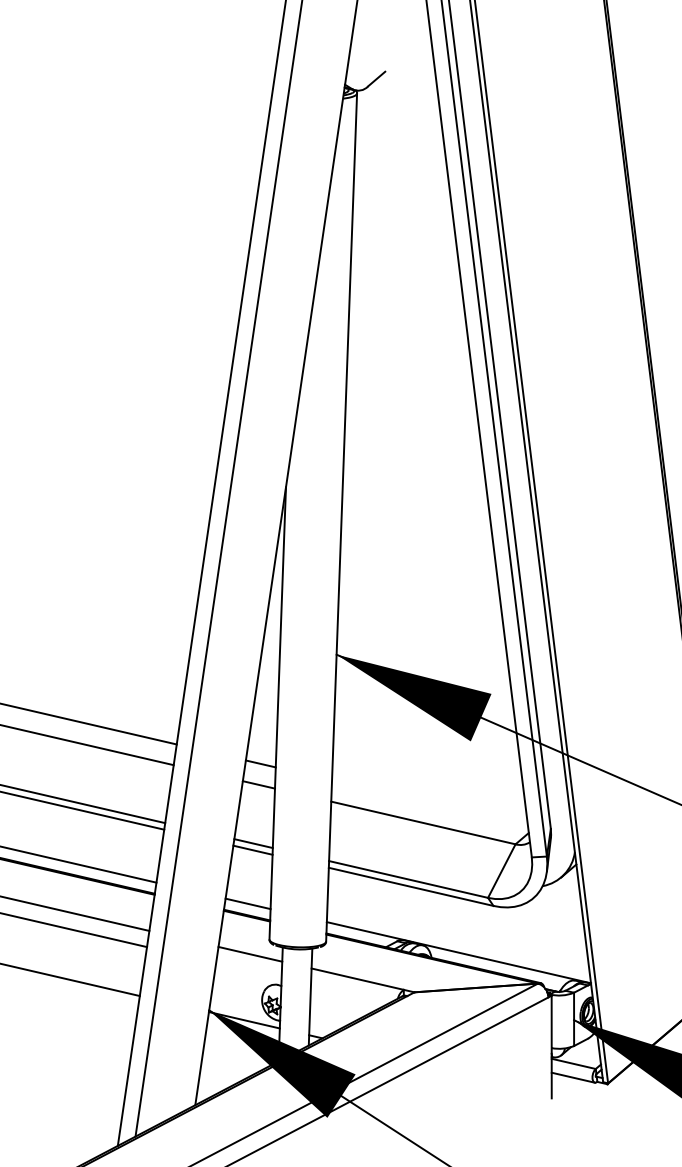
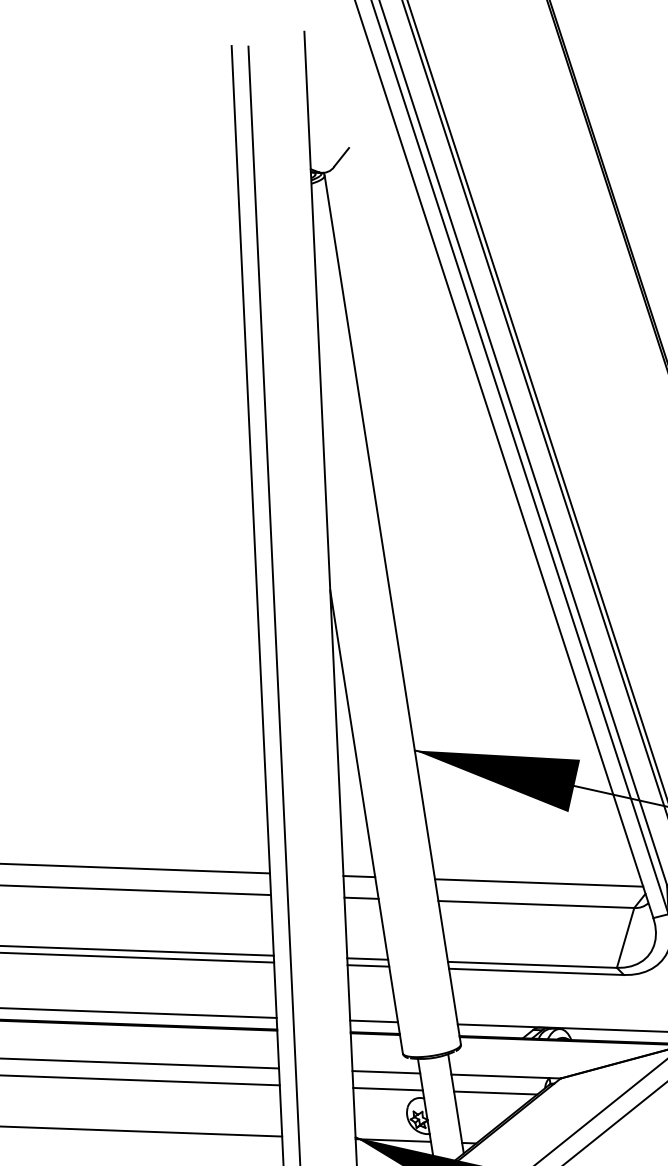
line: (429, 802) -> (538, 882), added
line: (248, 970) -> (387, 1089), added
line: (350, 994) -> (496, 1093), added

